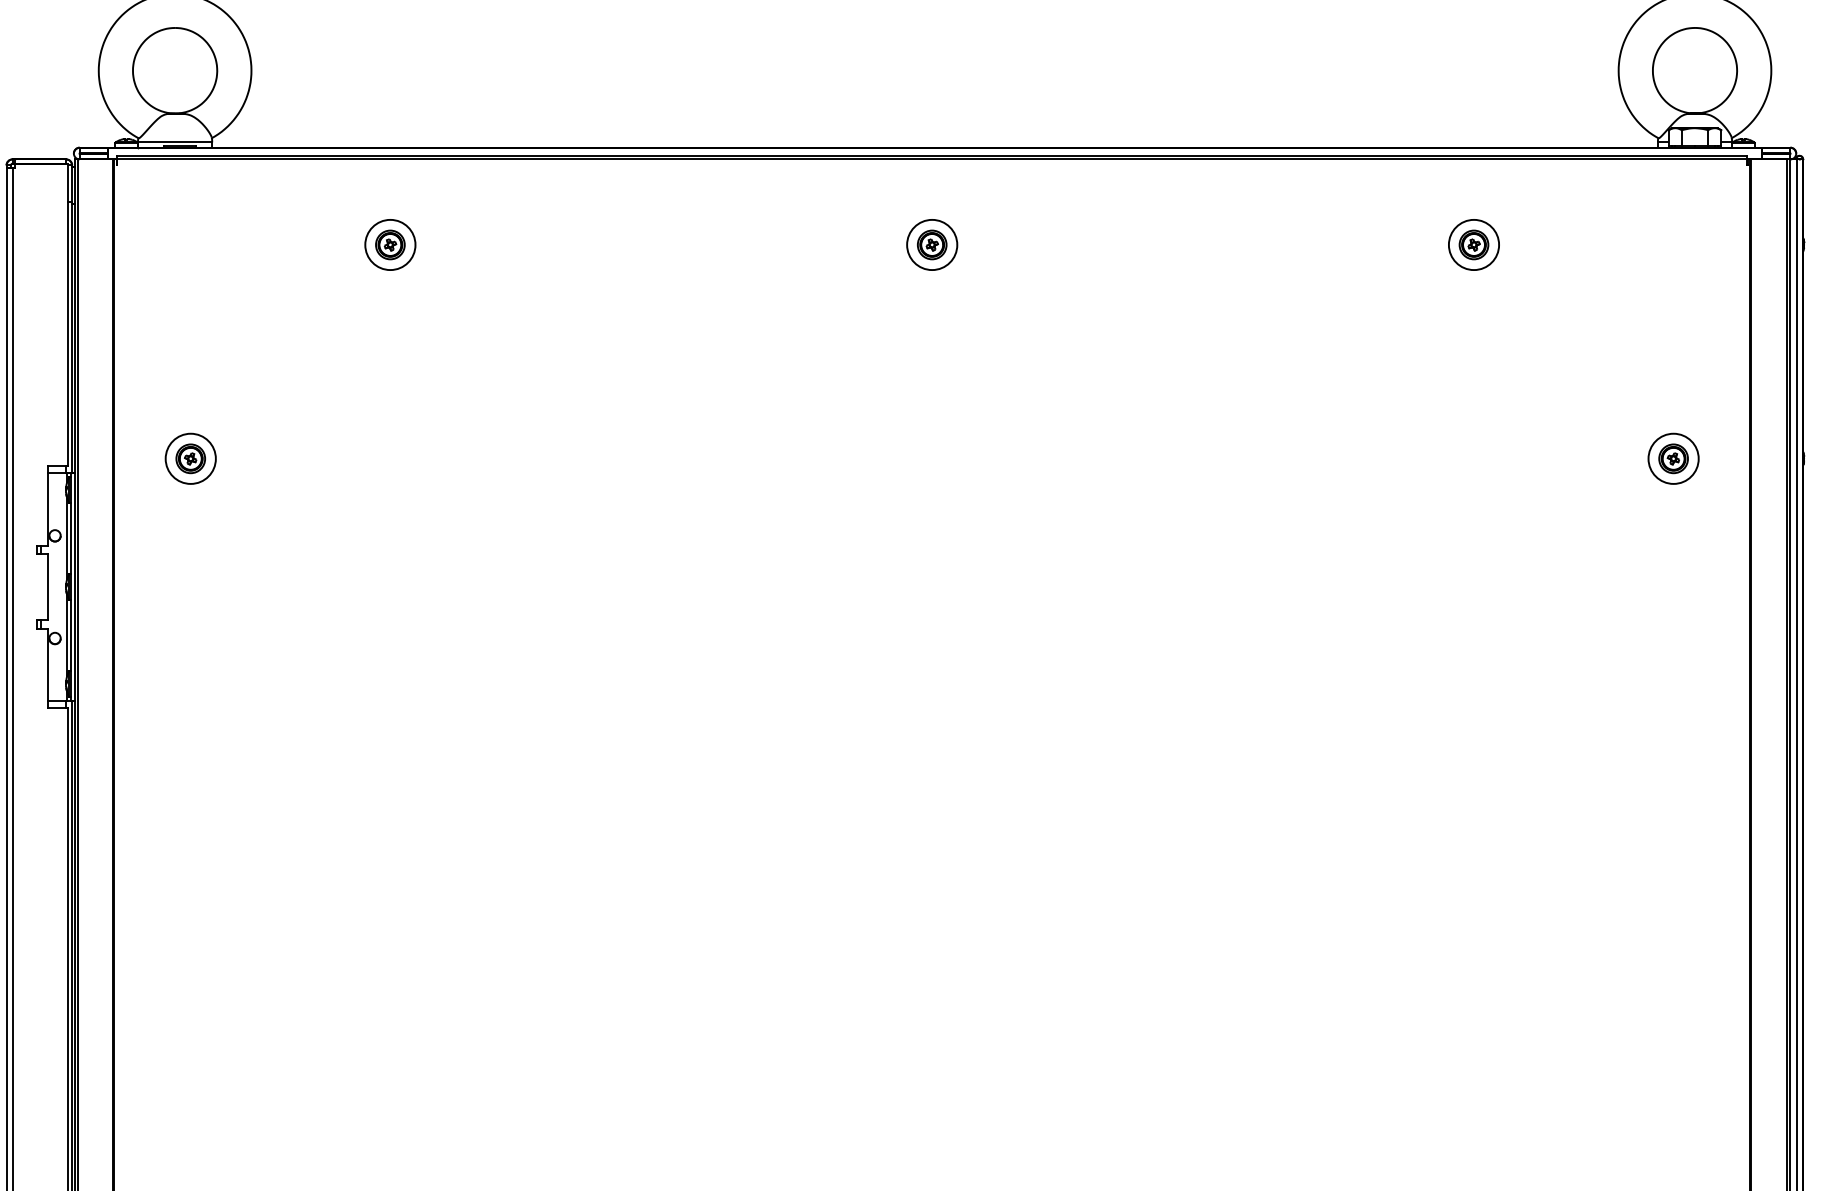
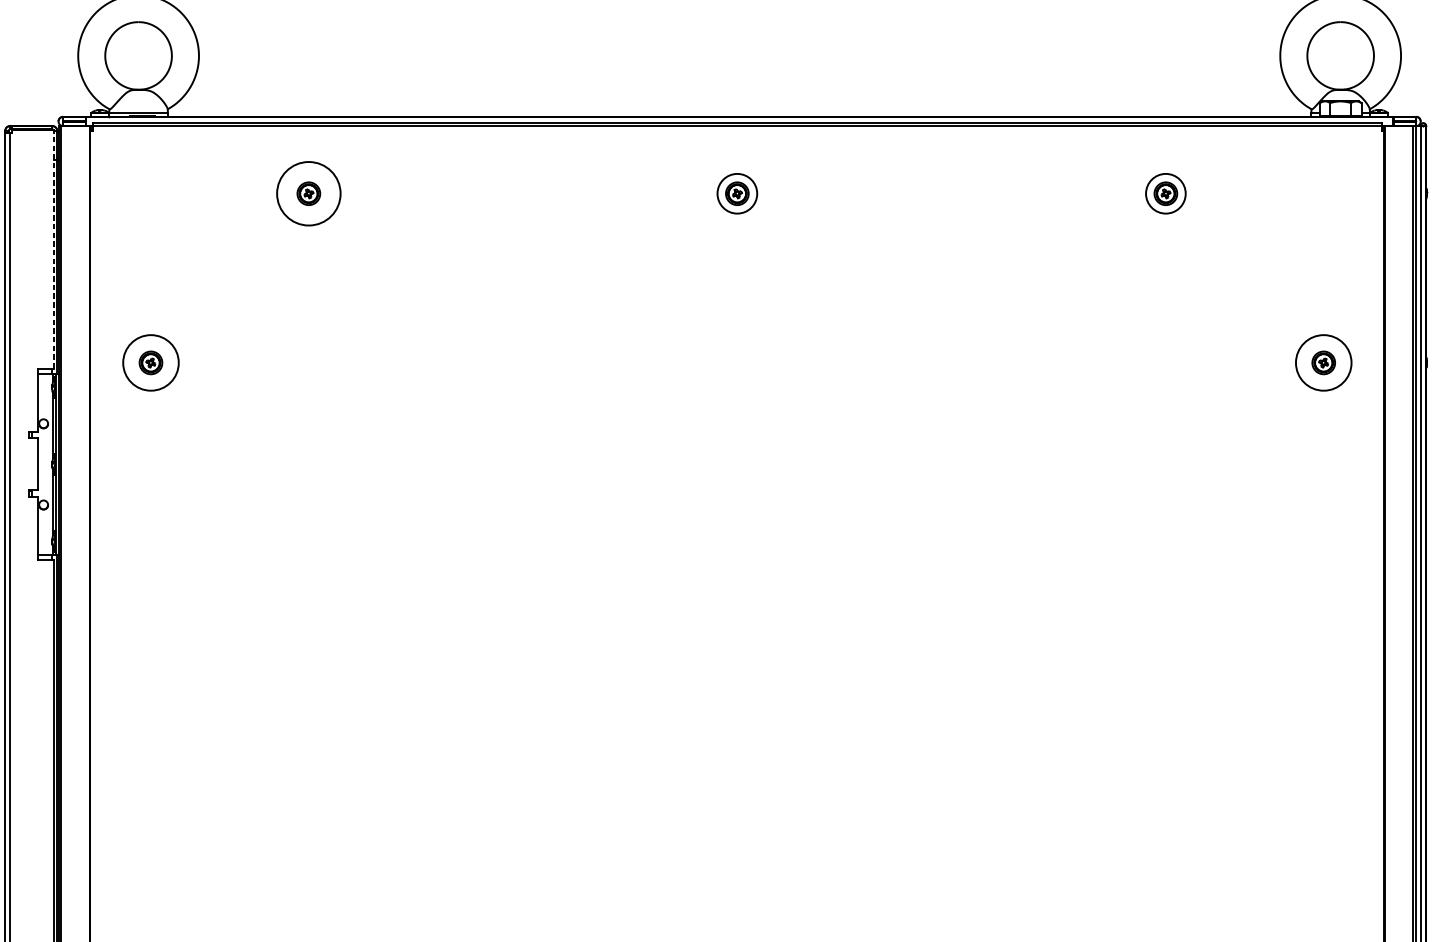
circle: (390, 244) -> (308, 193), size x1.6
line: (67, 315) -> (53, 249), solid -> dashed
circle: (190, 458) -> (150, 362), size x1.4
circle: (1673, 458) -> (1323, 362), size x1.4

